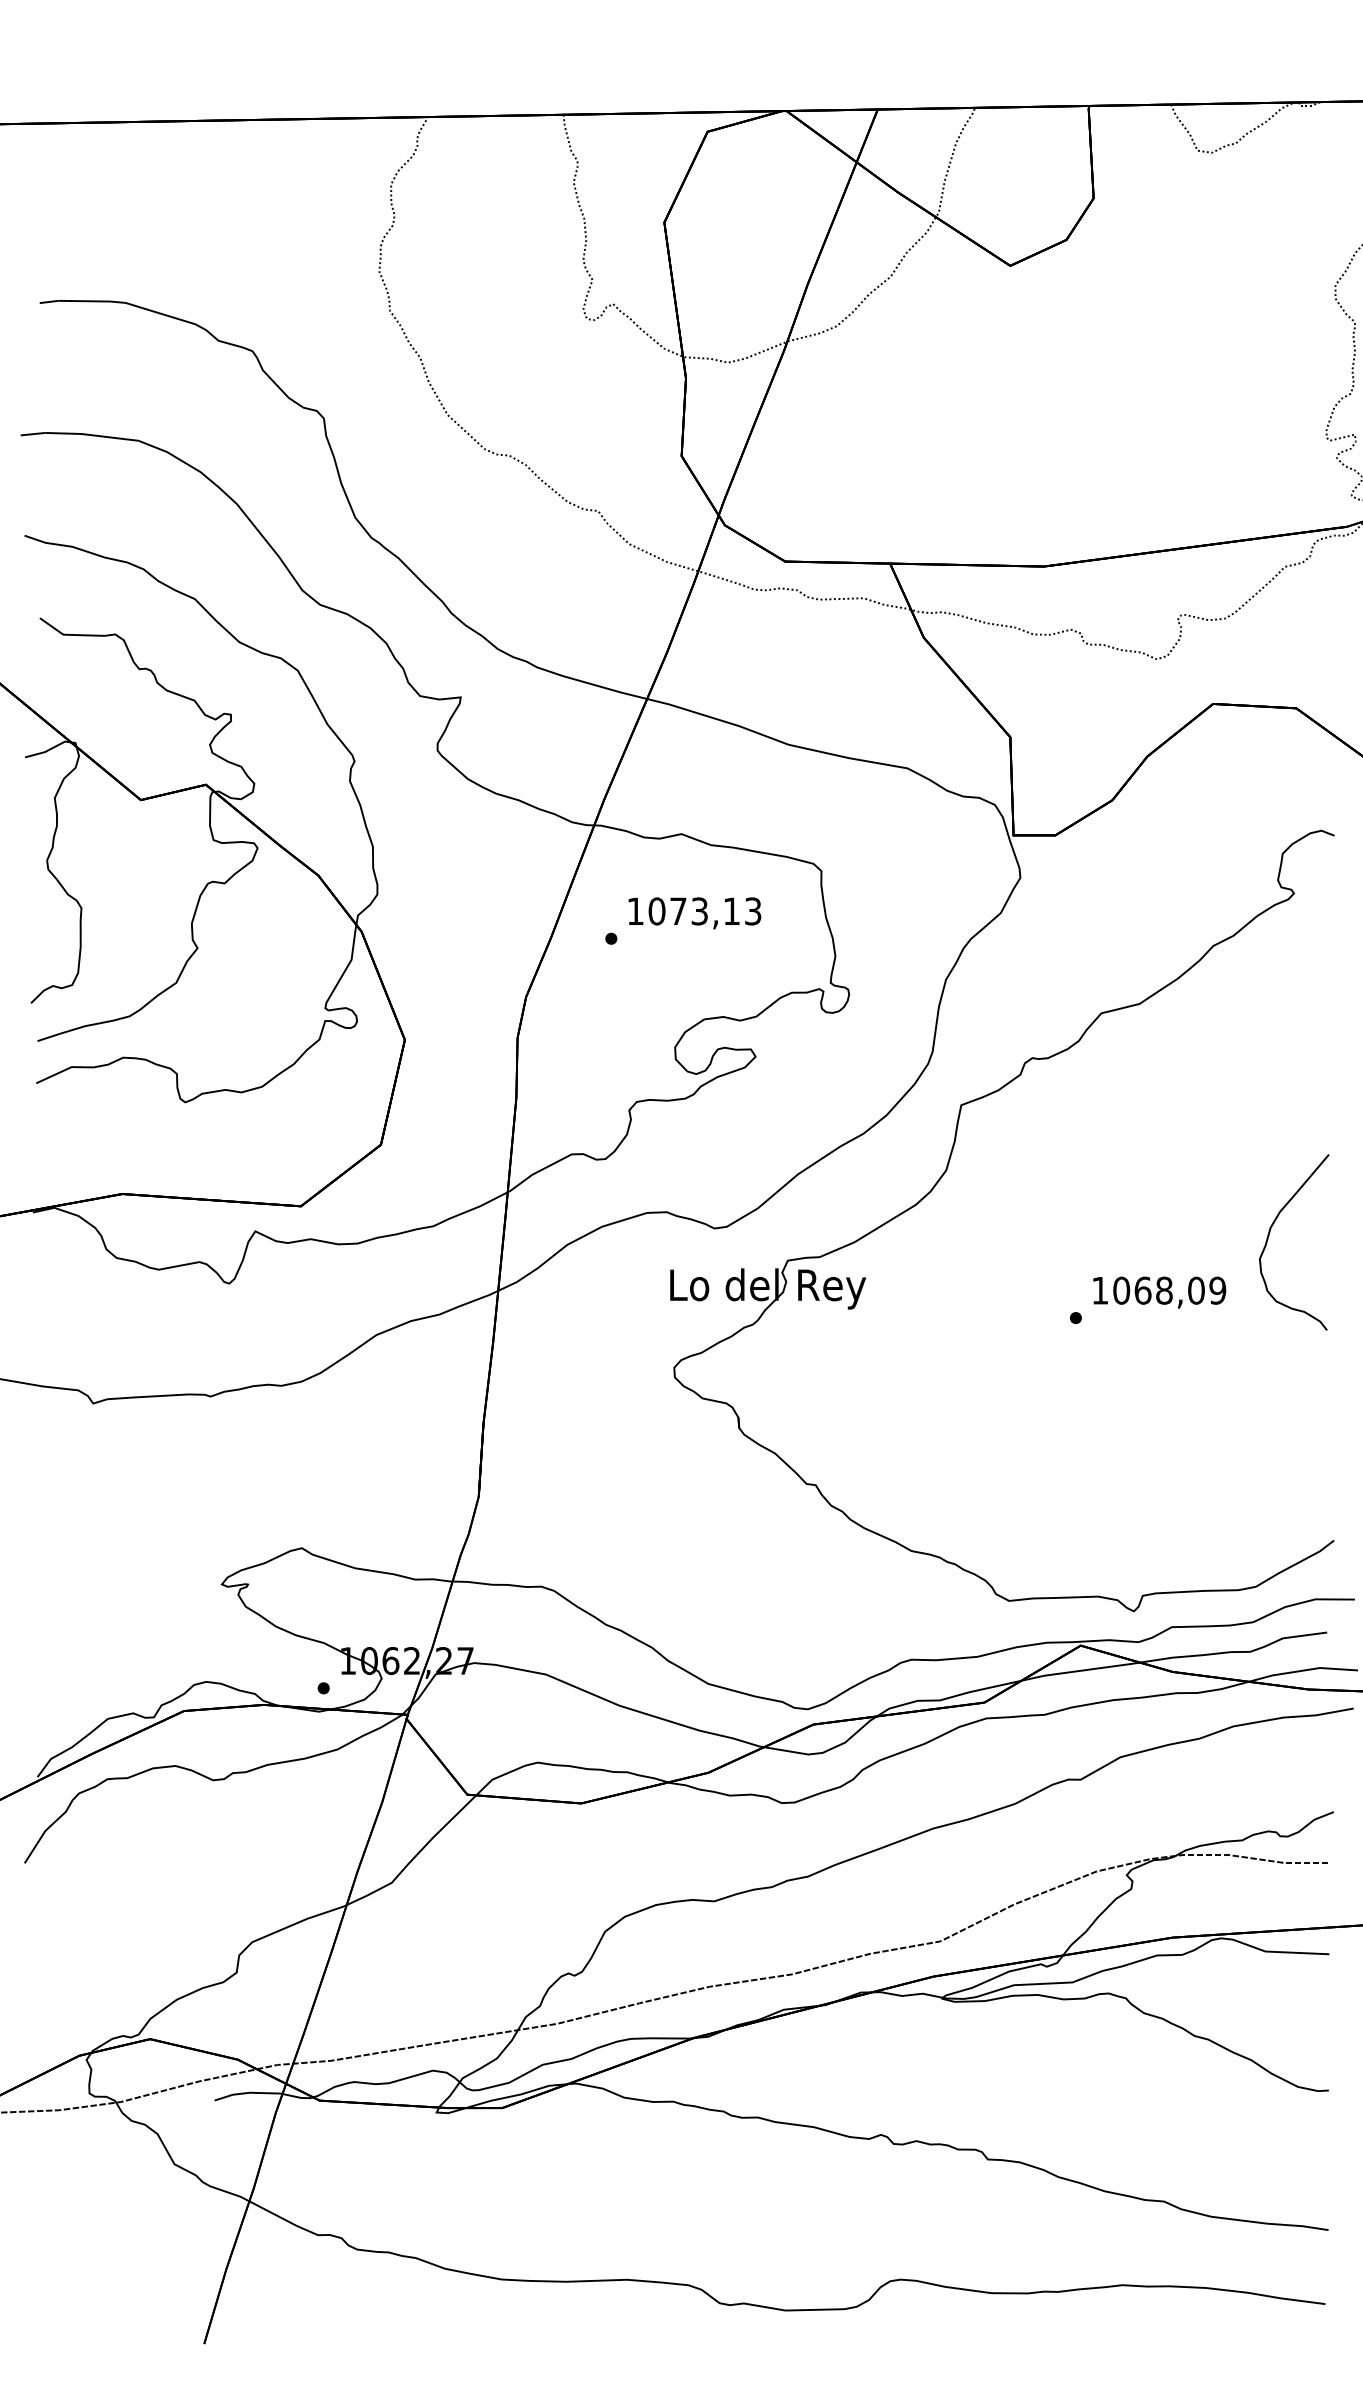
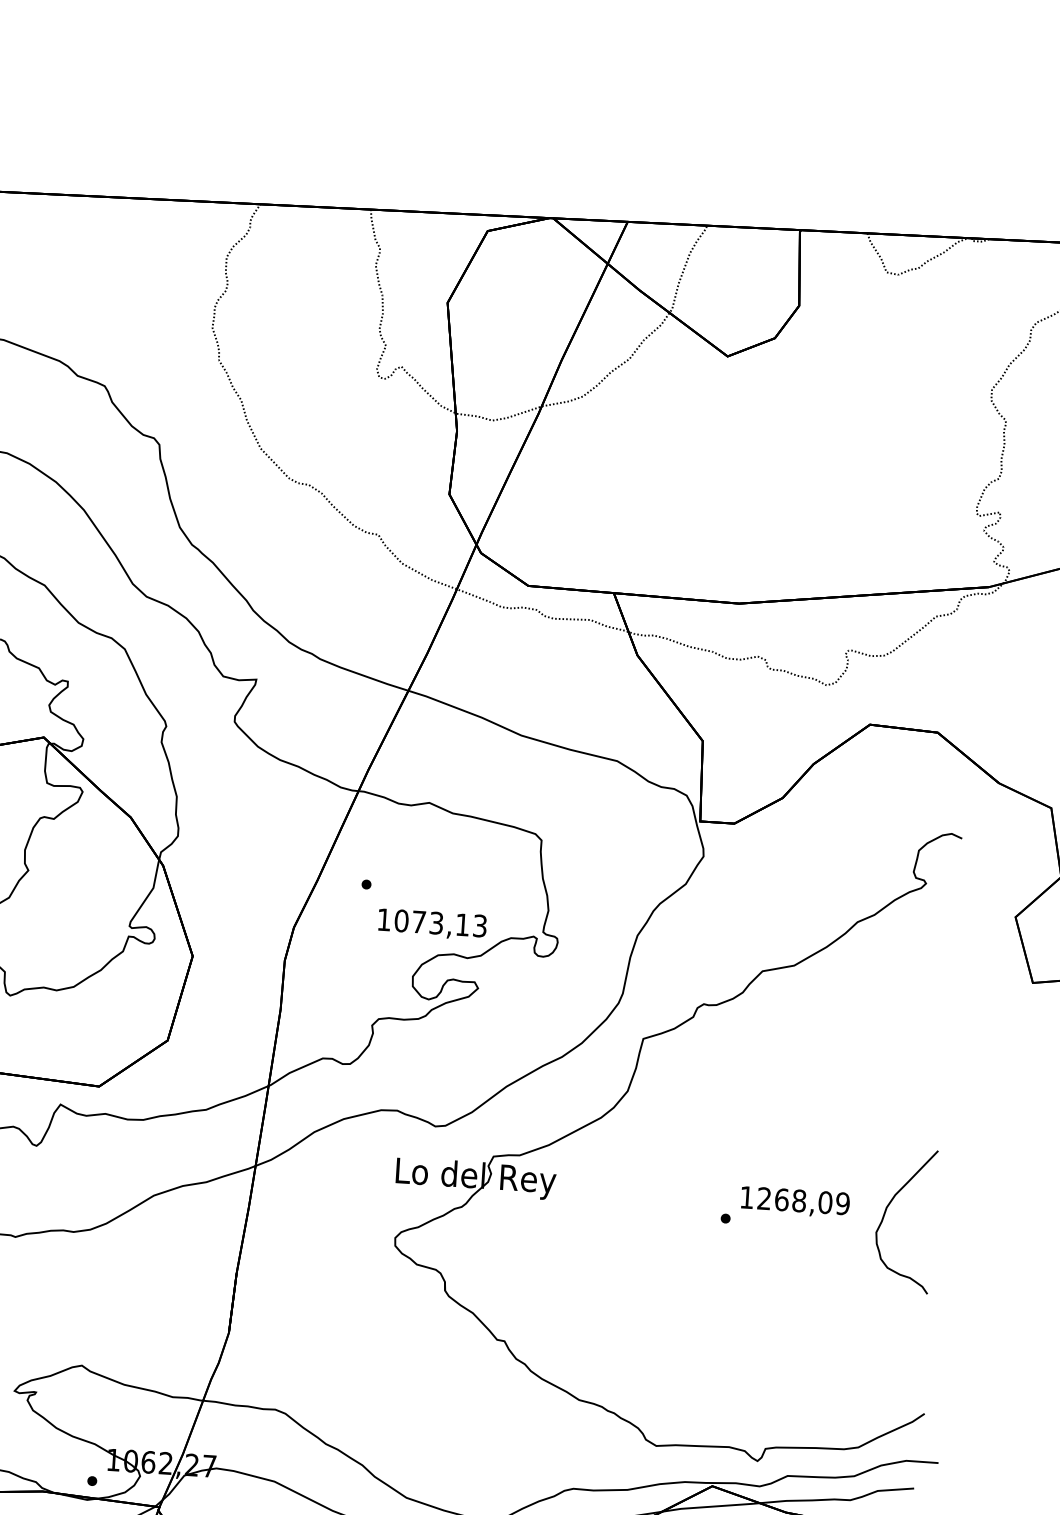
text: (694, 913) -> (432, 924), moved
curve: (1269, 1236) -> (885, 1214), moved
text: (1121, 1290) -> (764, 1198), 1068,09 -> 1268,09

